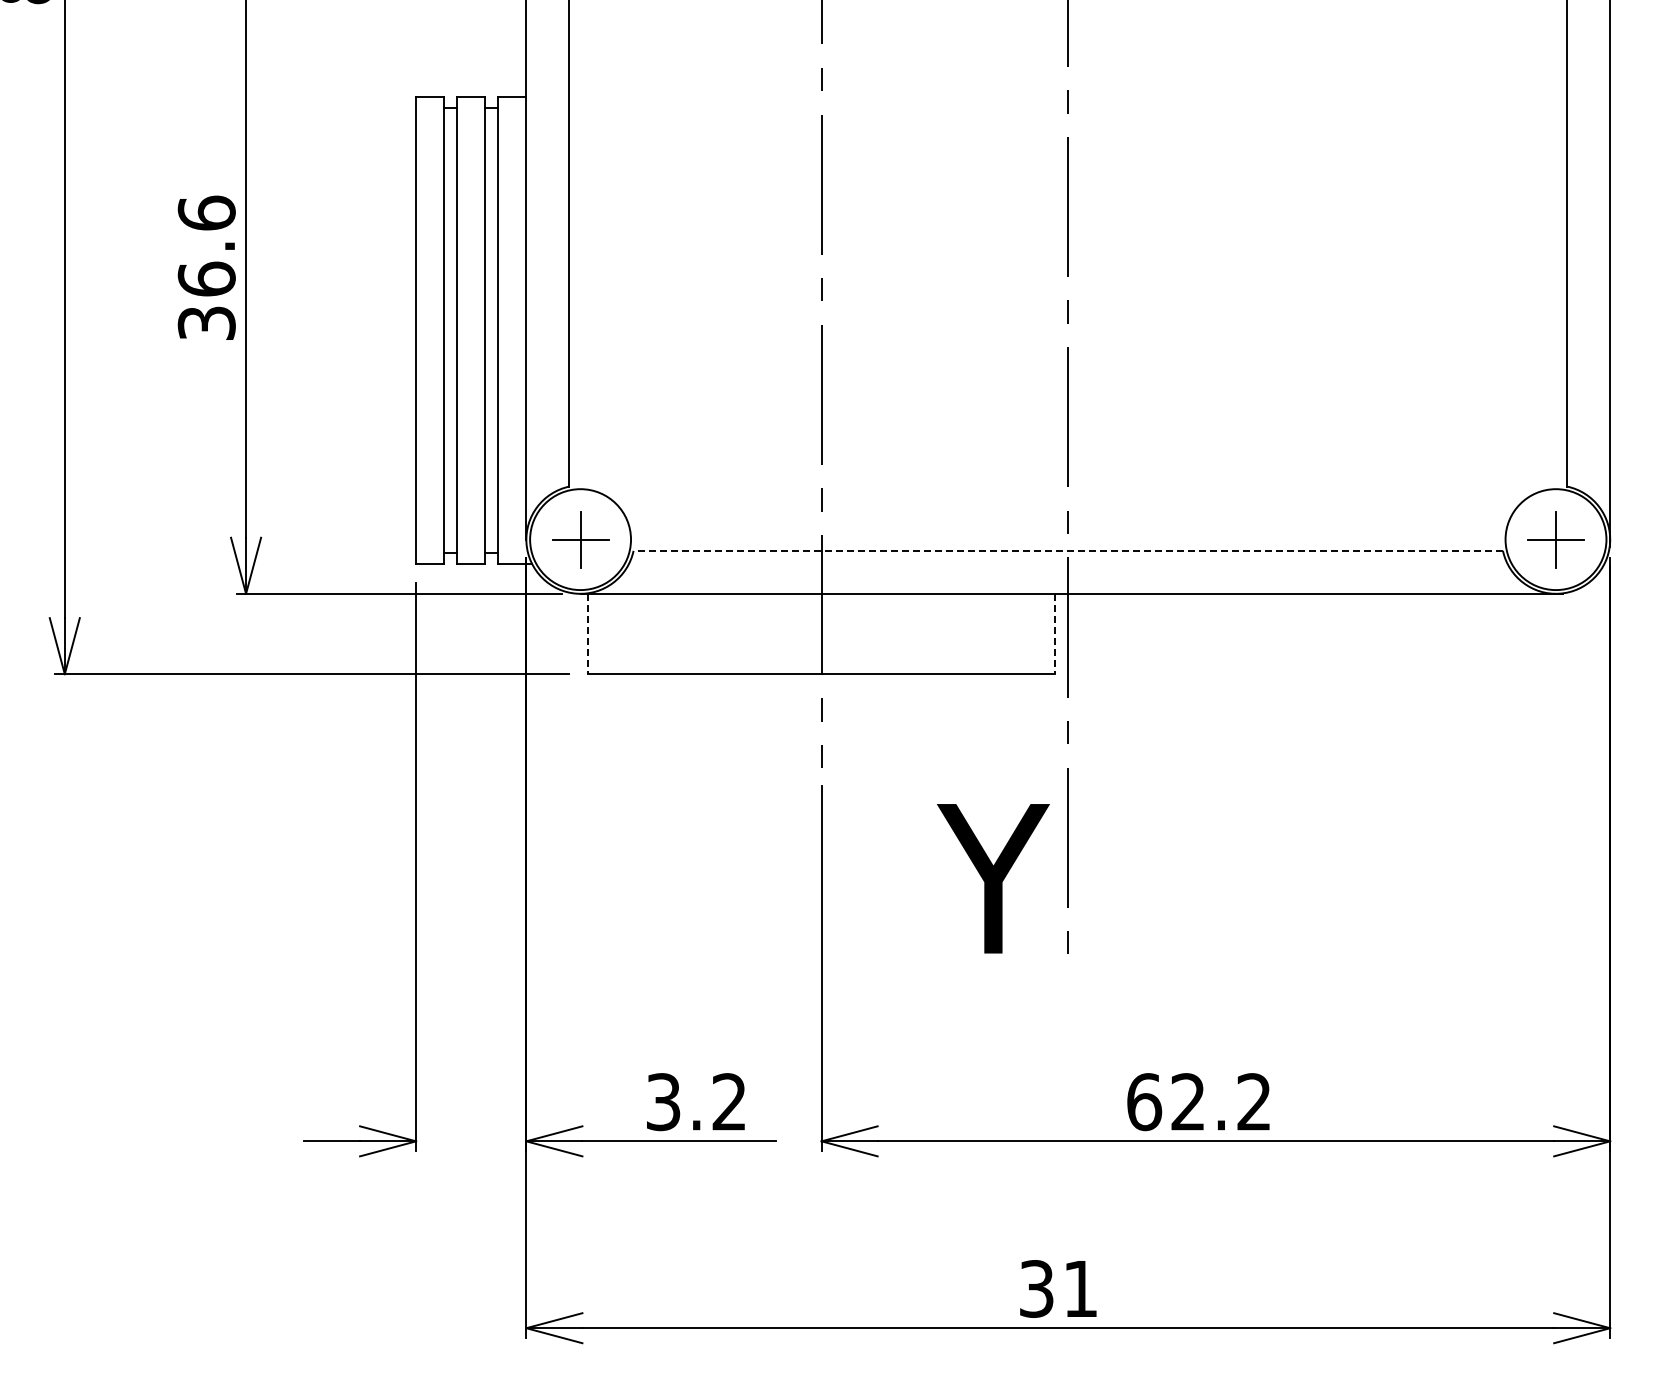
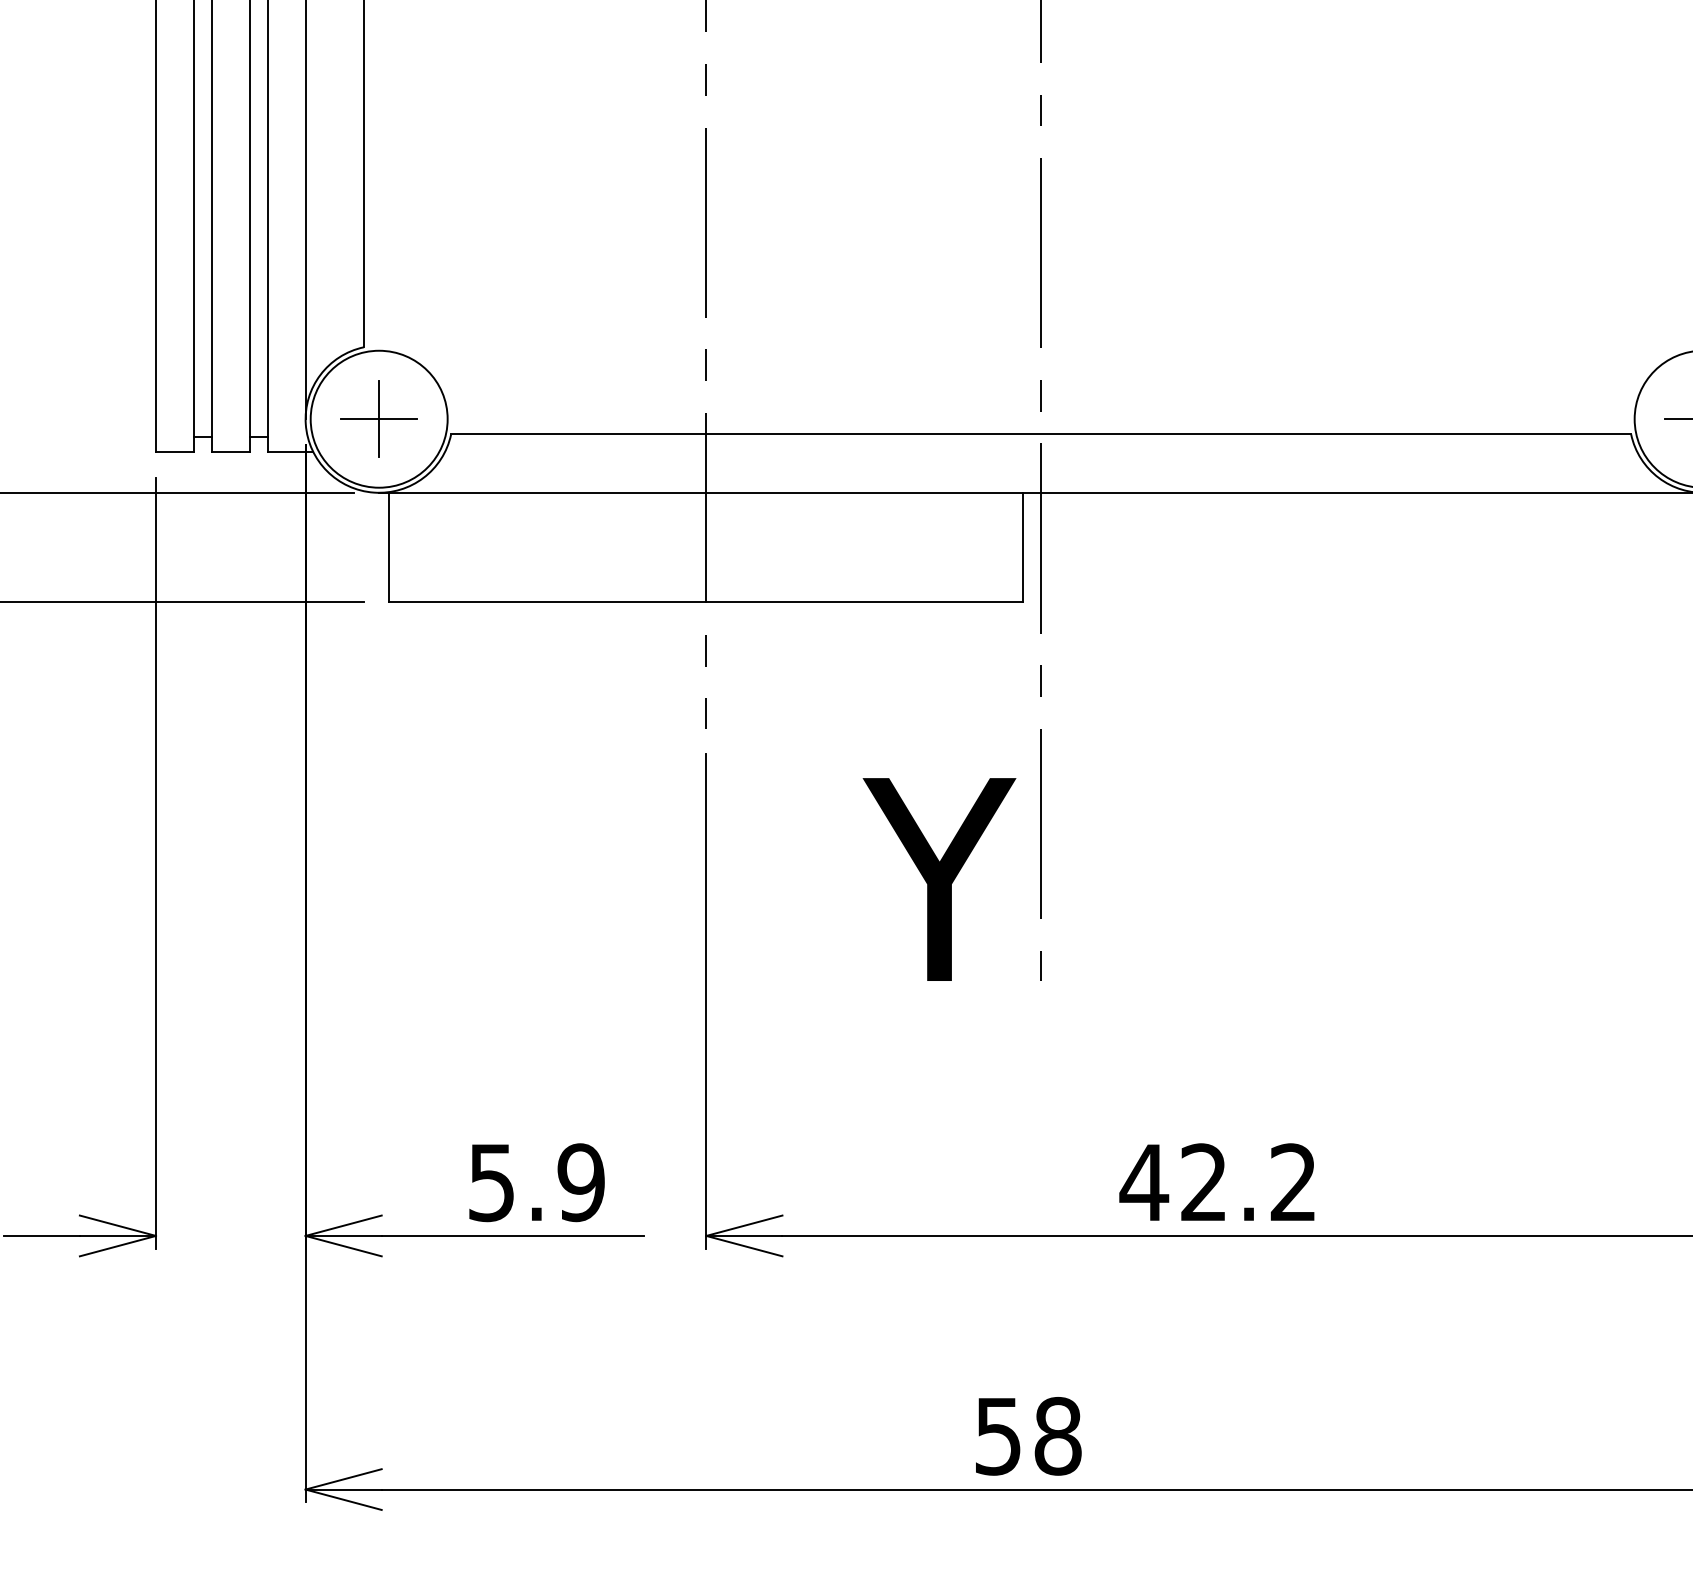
line: (1068, 550) -> (1041, 433), dashed -> solid
line: (588, 634) -> (389, 548), dashed -> solid
line: (1055, 634) -> (1023, 548), dashed -> solid
text: (696, 1102) -> (536, 1183), 3.2 -> 5.9
text: (1143, 1102) -> (1143, 1183), 62.2 -> 42.2
text: (1059, 1288) -> (1029, 1435), 31 -> 58

